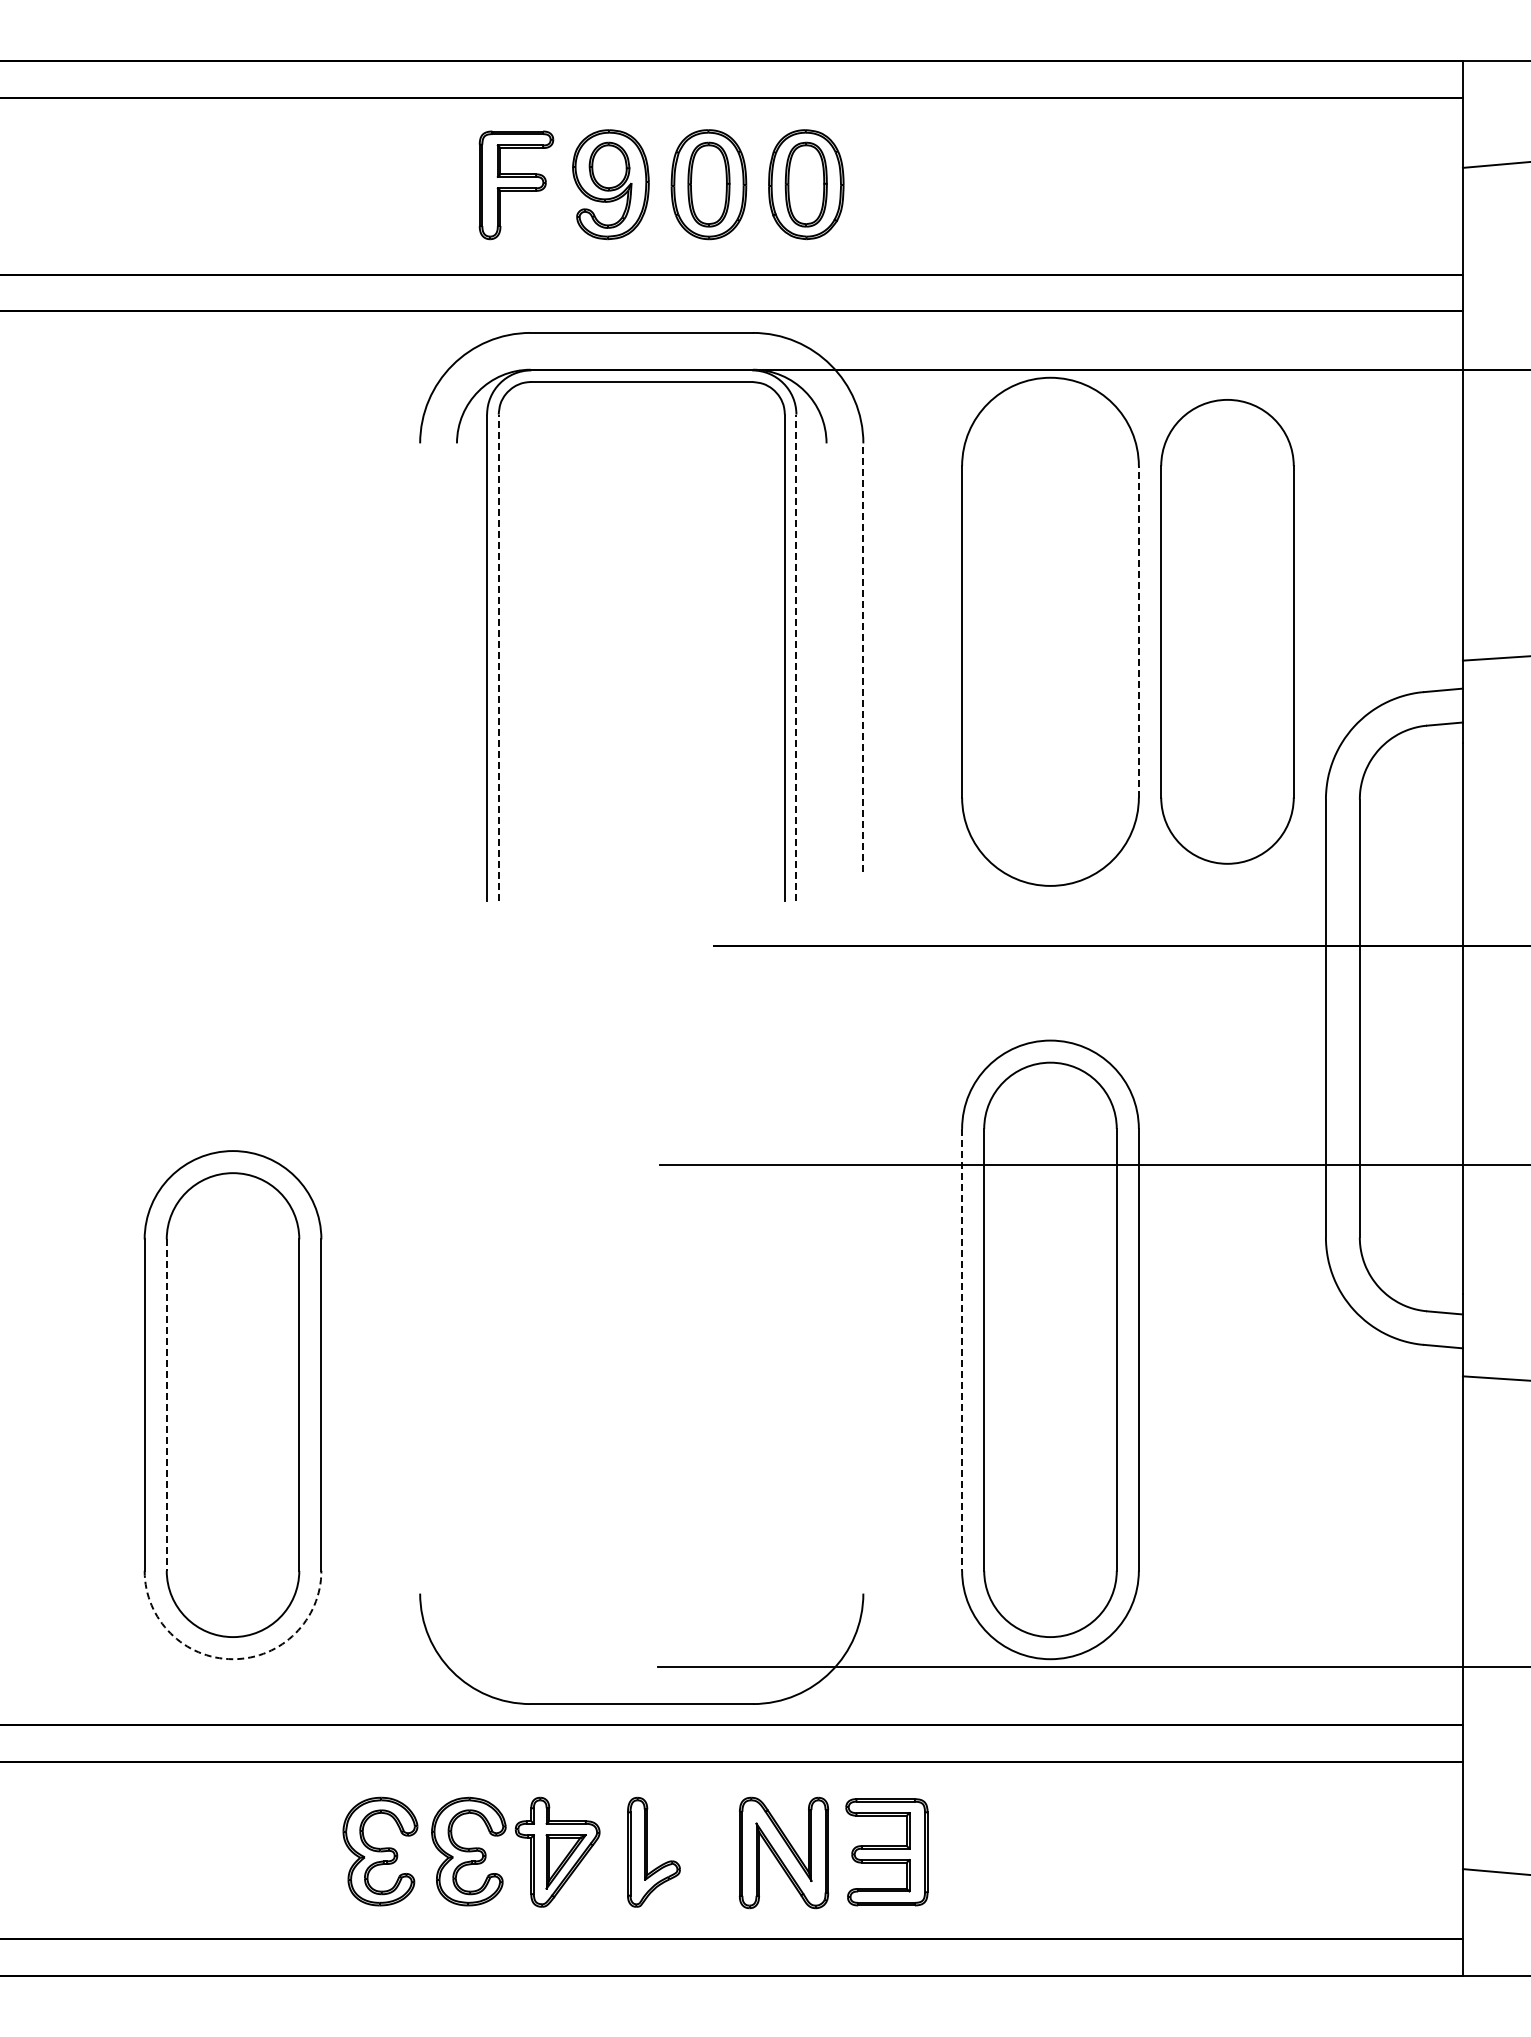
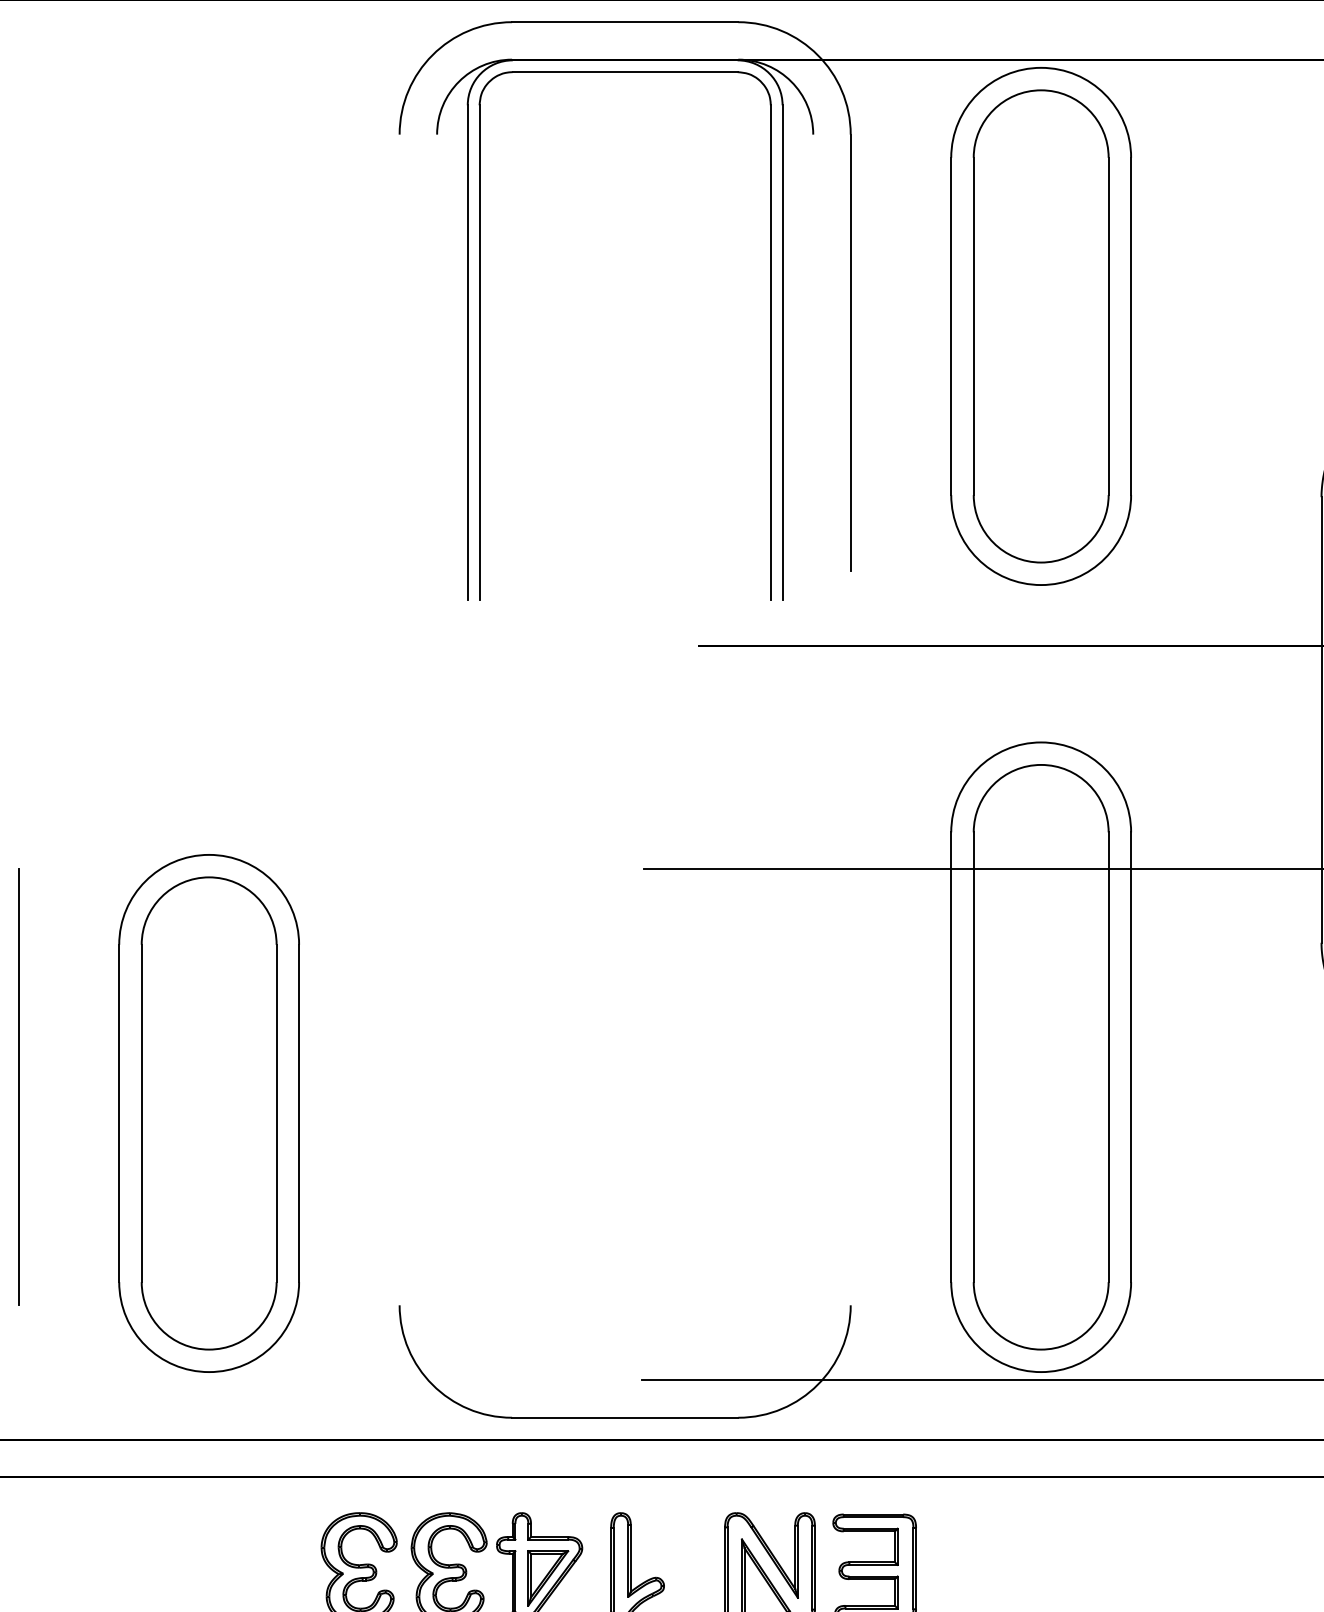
line: (1138, 631) -> (1130, 326), dashed -> solid
part: (1227, 631) -> (1041, 326), moved
line: (498, 657) -> (479, 352), dashed -> solid
line: (796, 657) -> (782, 352), dashed -> solid
line: (863, 657) -> (850, 352), dashed -> solid
line: (962, 1349) -> (951, 1056), dashed -> solid
line: (45, 1379) -> (18, 1087), added
line: (166, 1405) -> (141, 1113), dashed -> solid
arc: (233, 1659) -> (209, 1372), dashed -> solid

